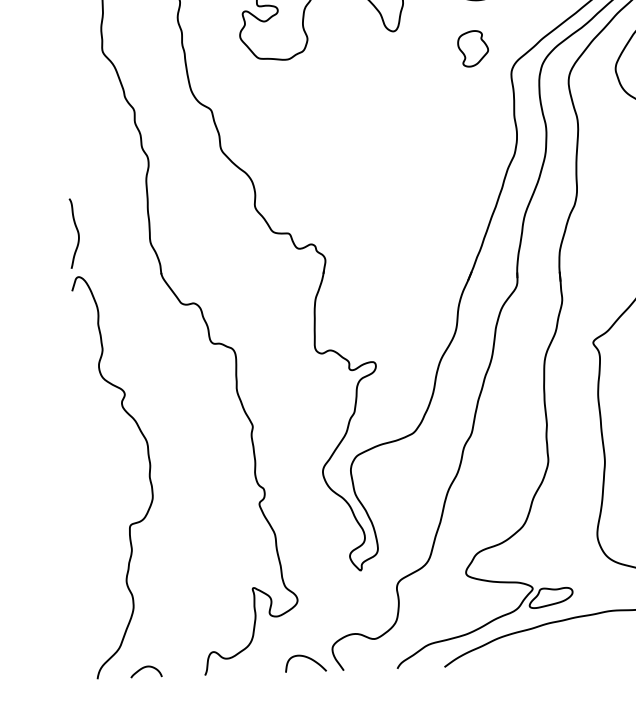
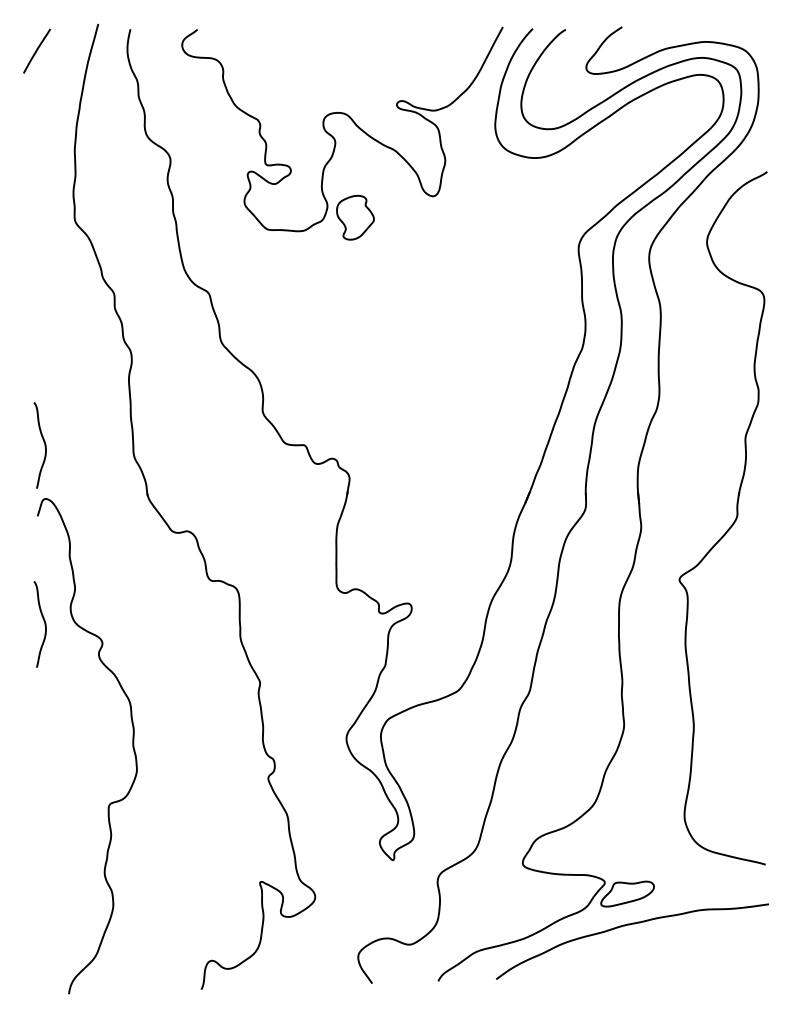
part: (473, 48) -> (355, 217), moved
curve: (76, 376) -> (43, 621), added
curve: (309, 659) -> (329, 969), removed
curve: (145, 668) -> (127, 980), removed

